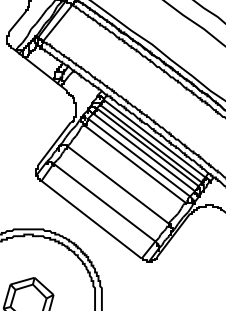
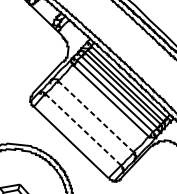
line: (118, 185) -> (95, 116), solid -> dashed
line: (104, 202) -> (83, 129), solid -> dashed

